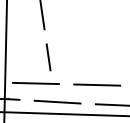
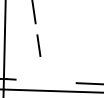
line: (35, 83) -> (28, 66), removed
line: (96, 84) -> (77, 67), removed
line: (56, 102) -> (45, 81), removed

